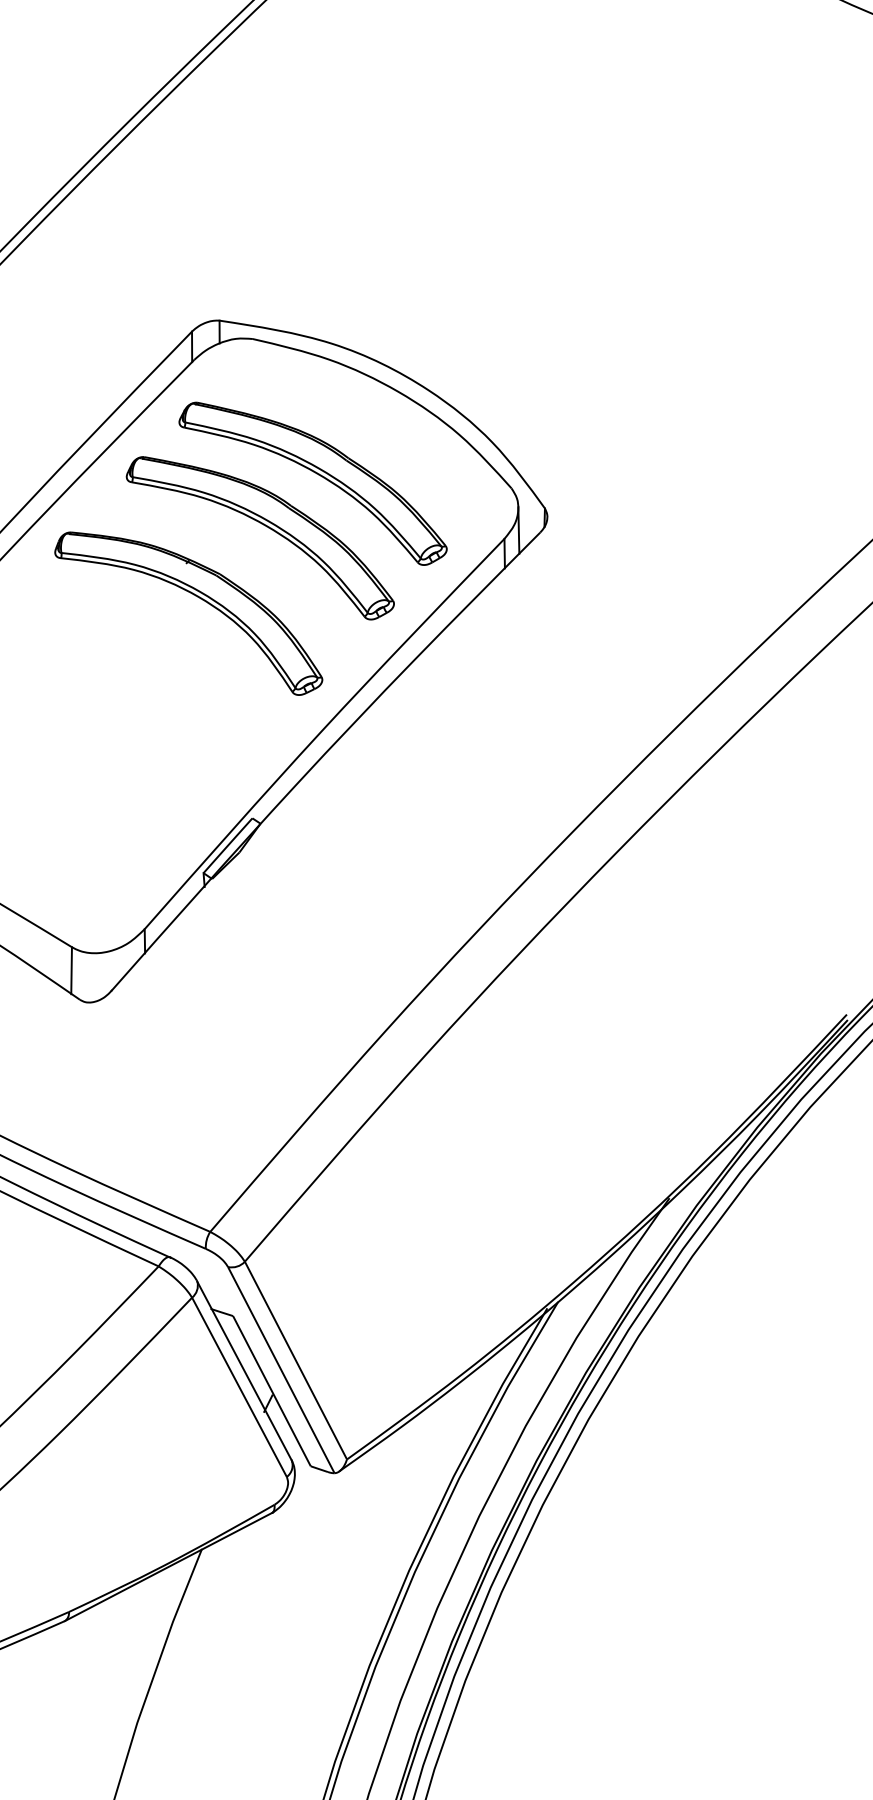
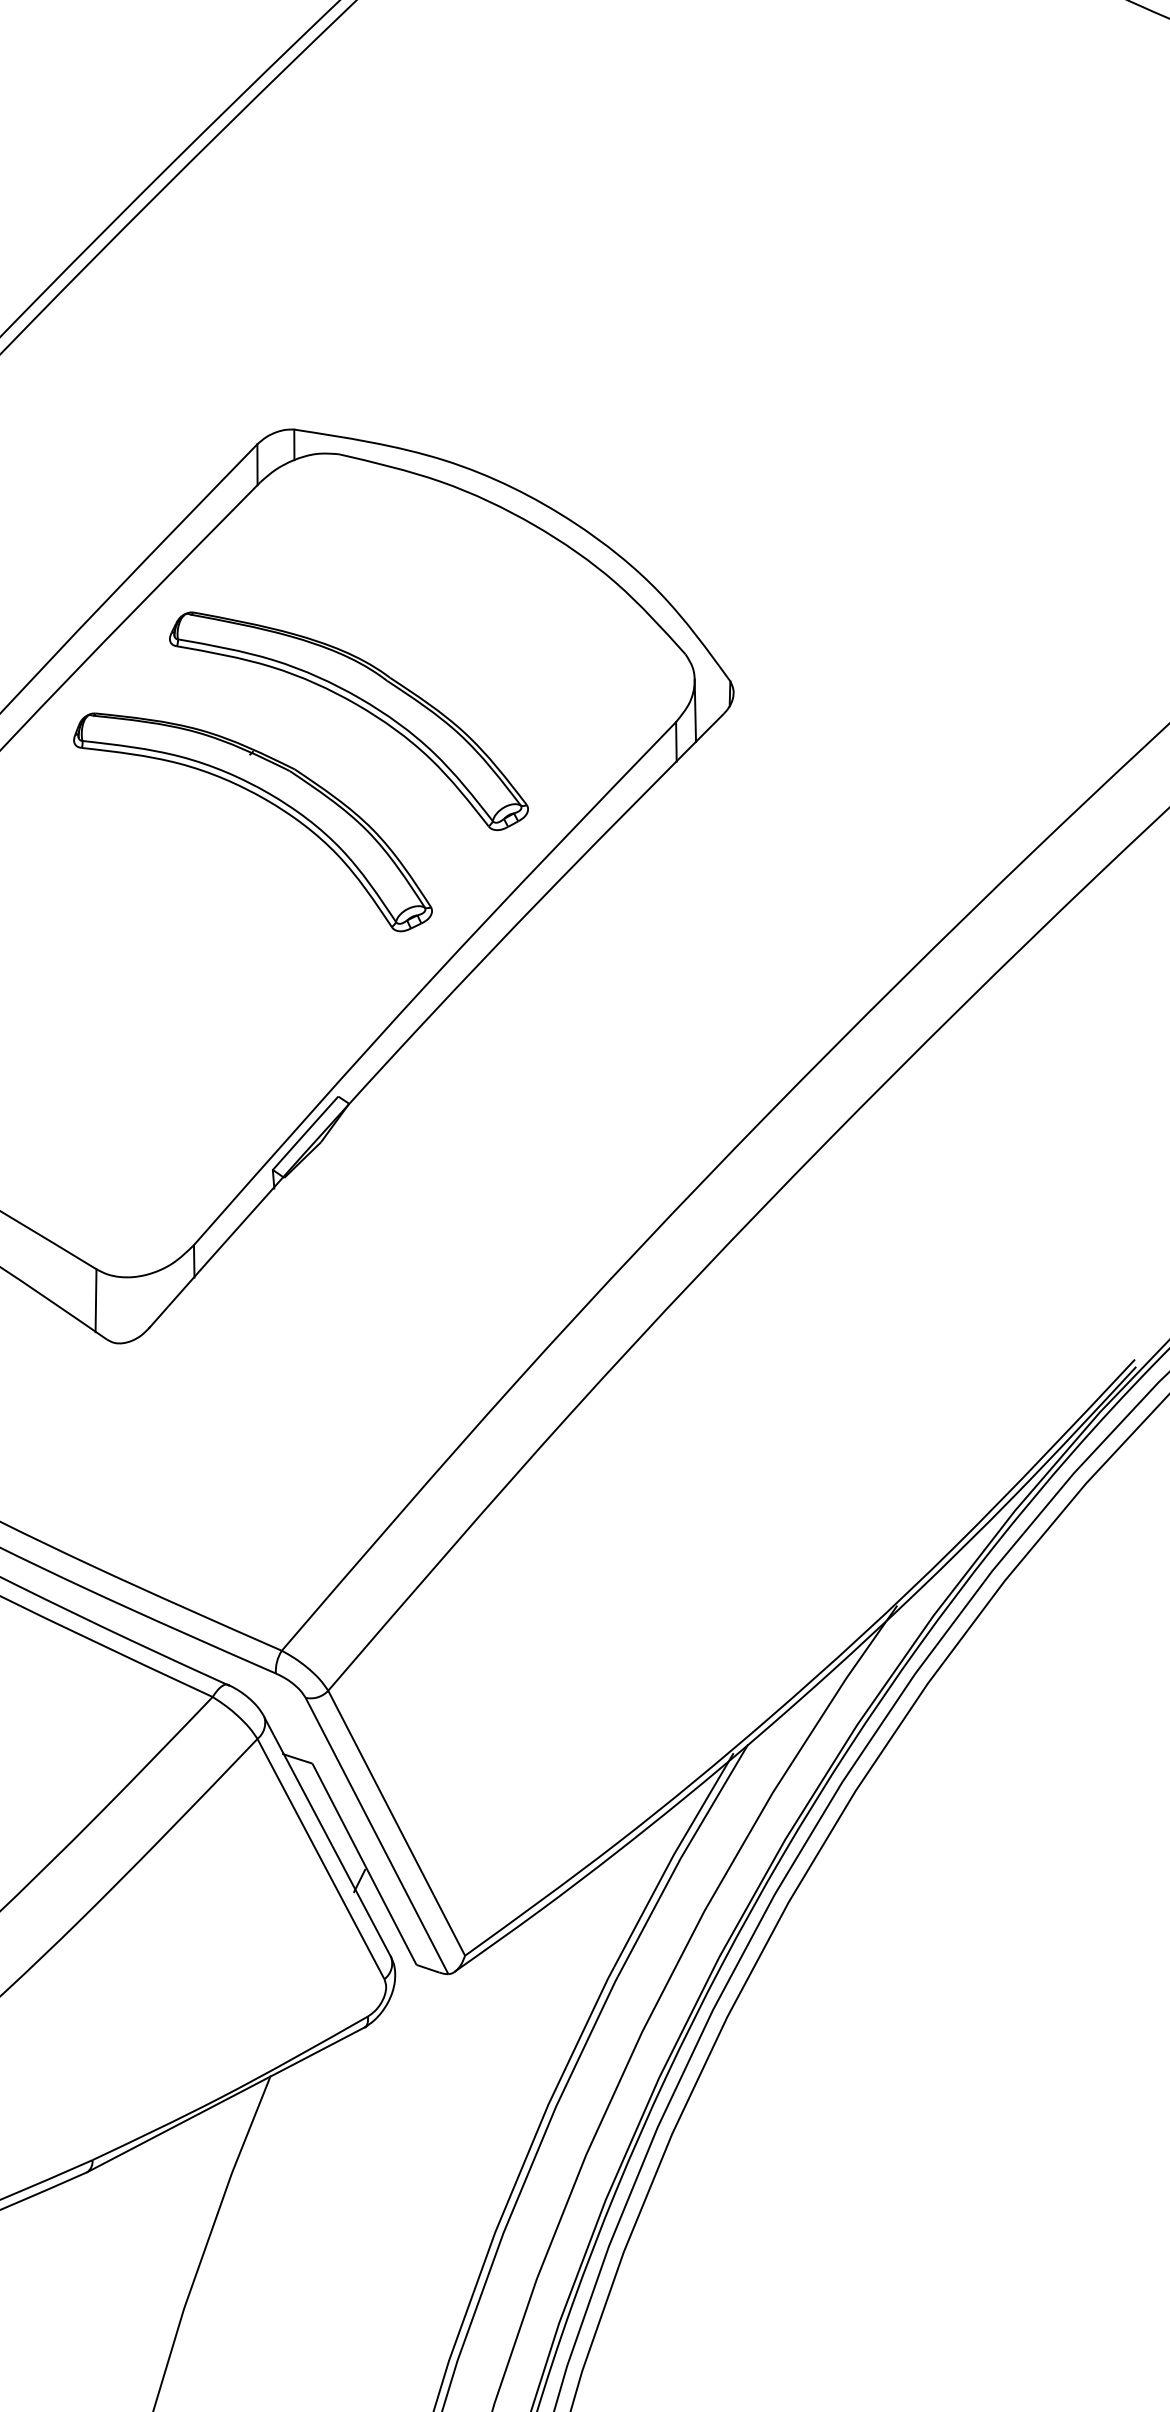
part: (316, 474) -> (424, 635), removed

